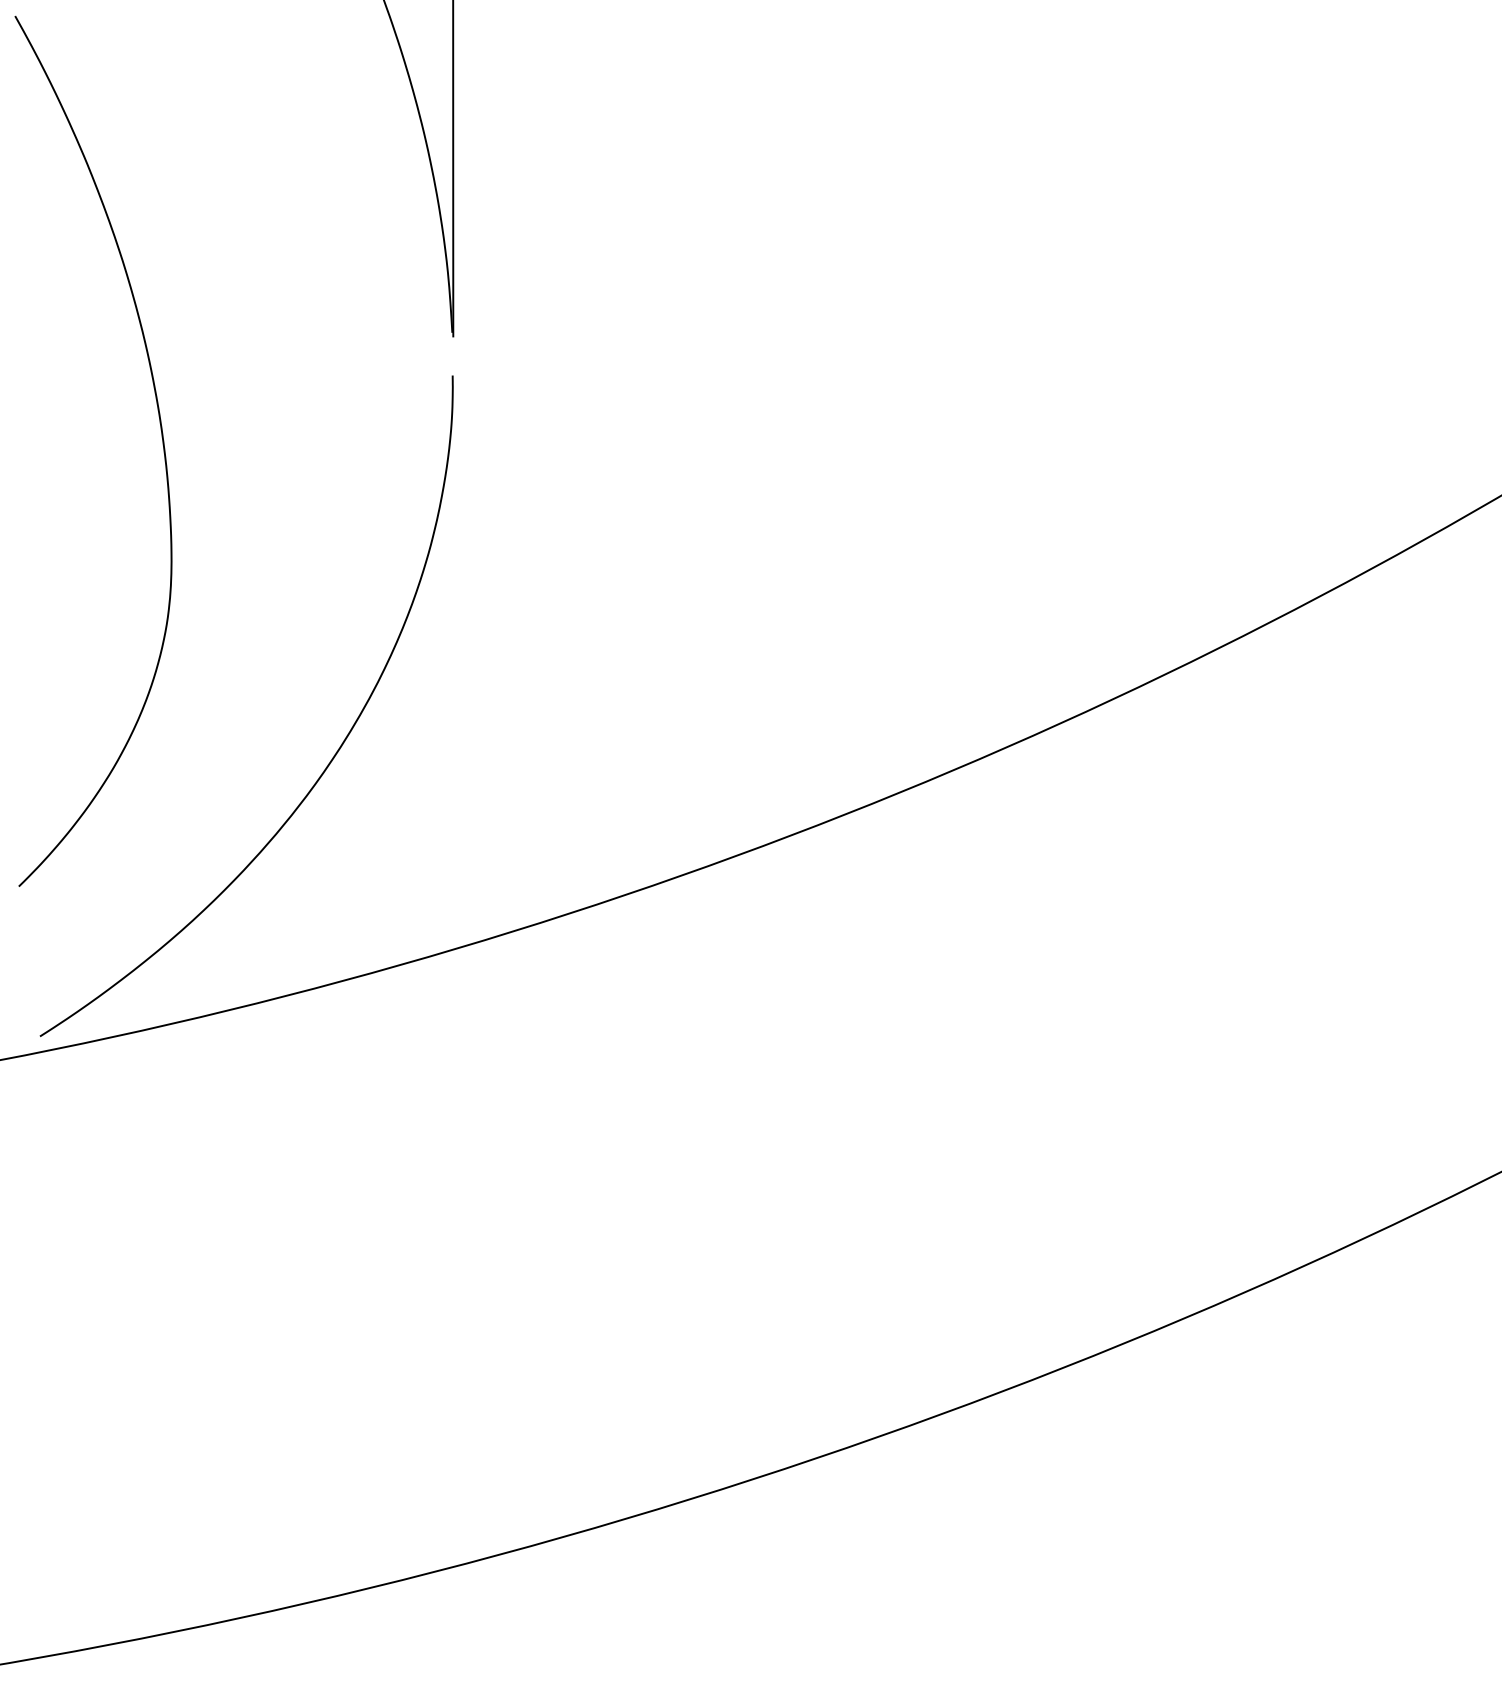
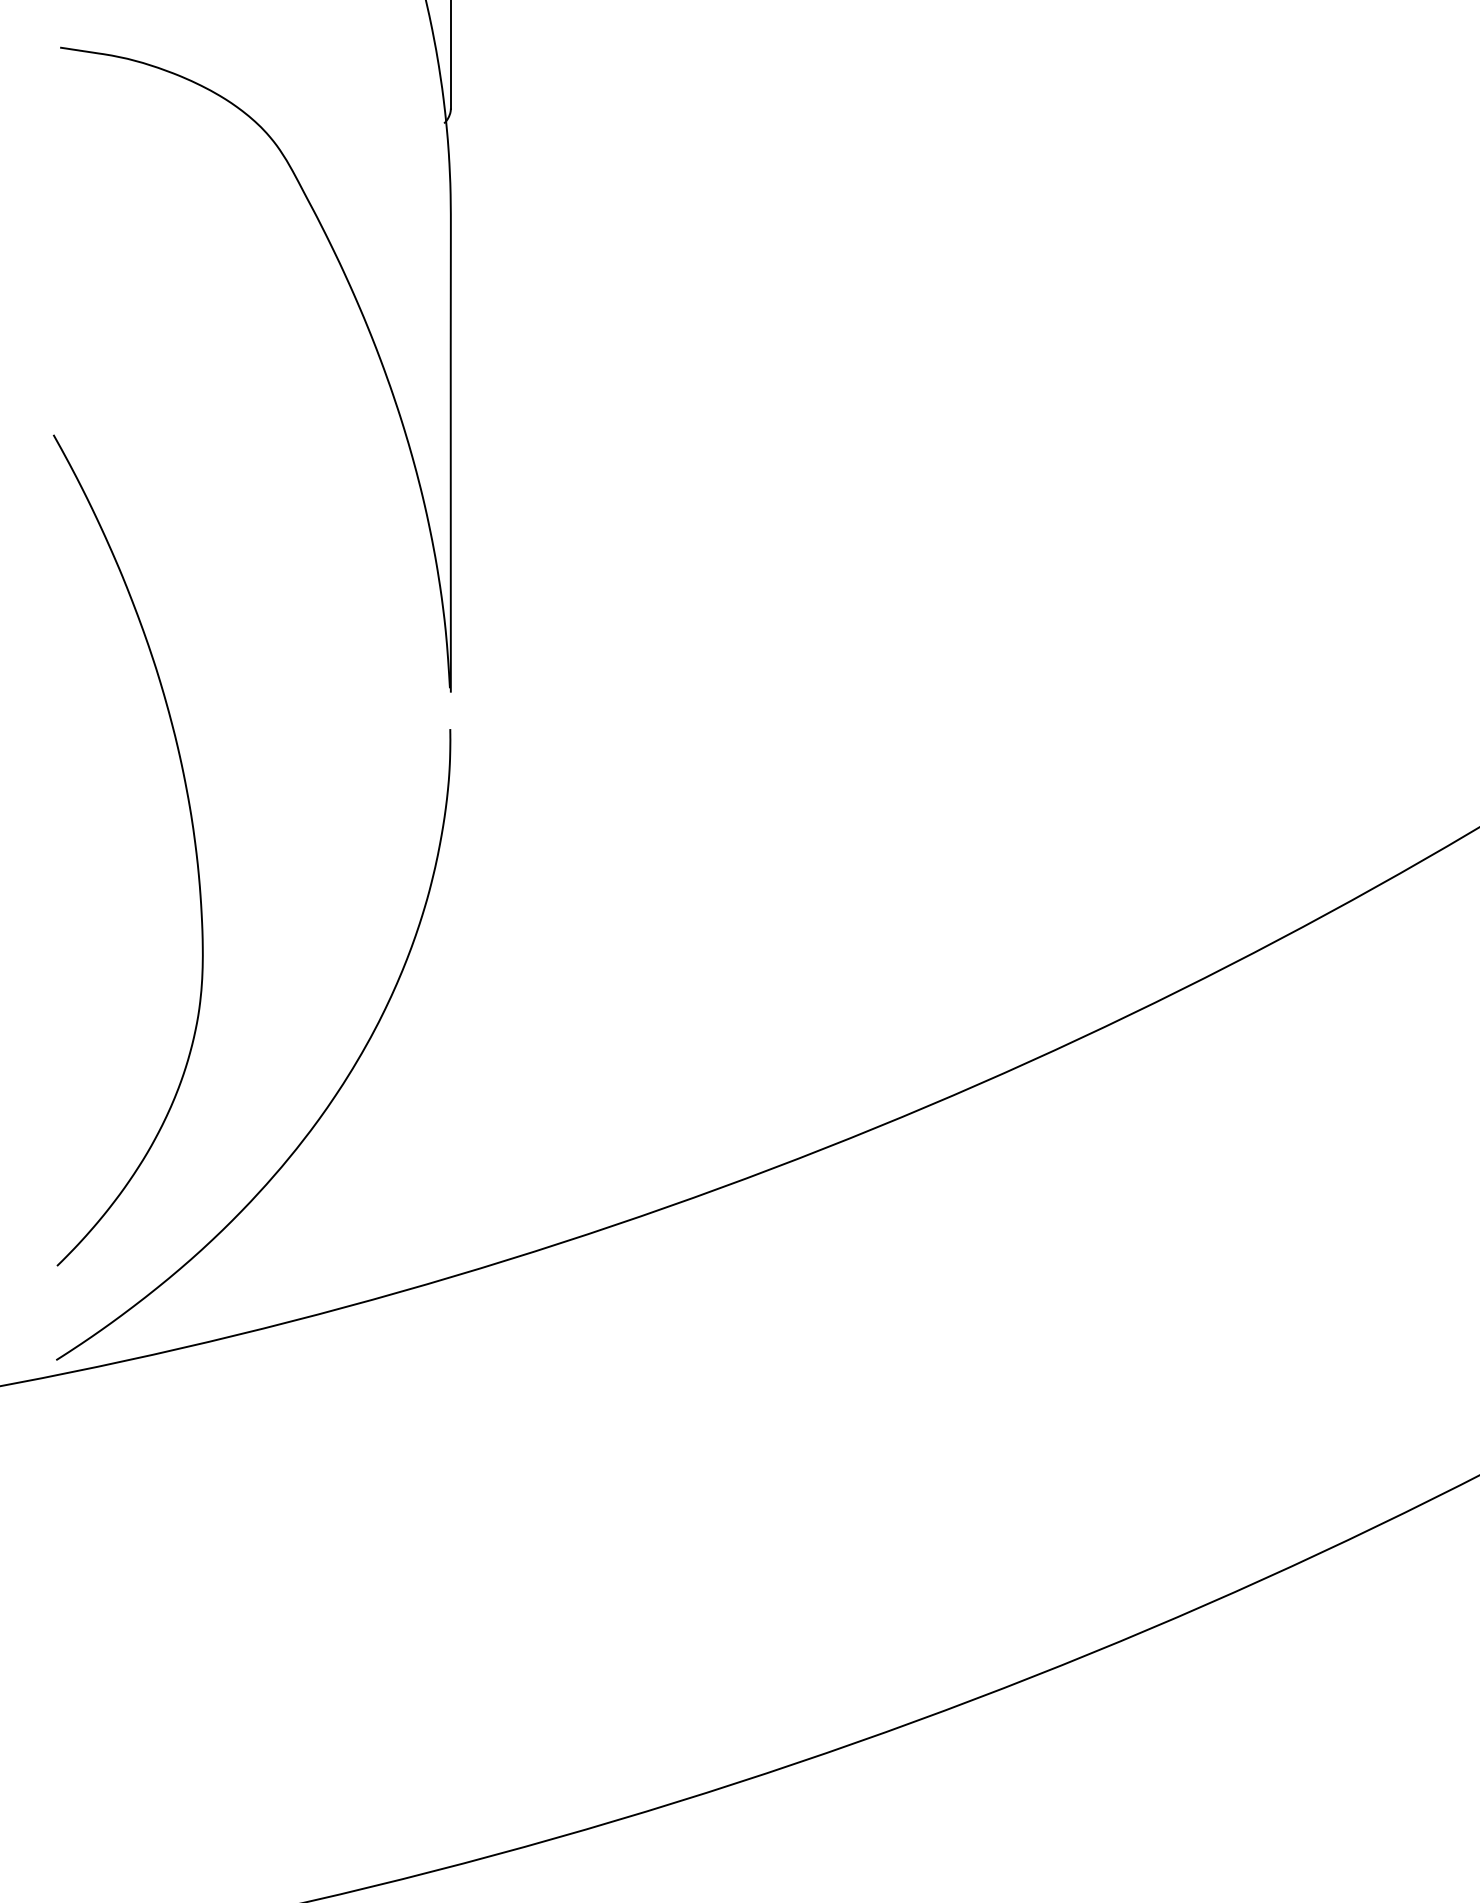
curve: (161, 439) -> (193, 839), moved

